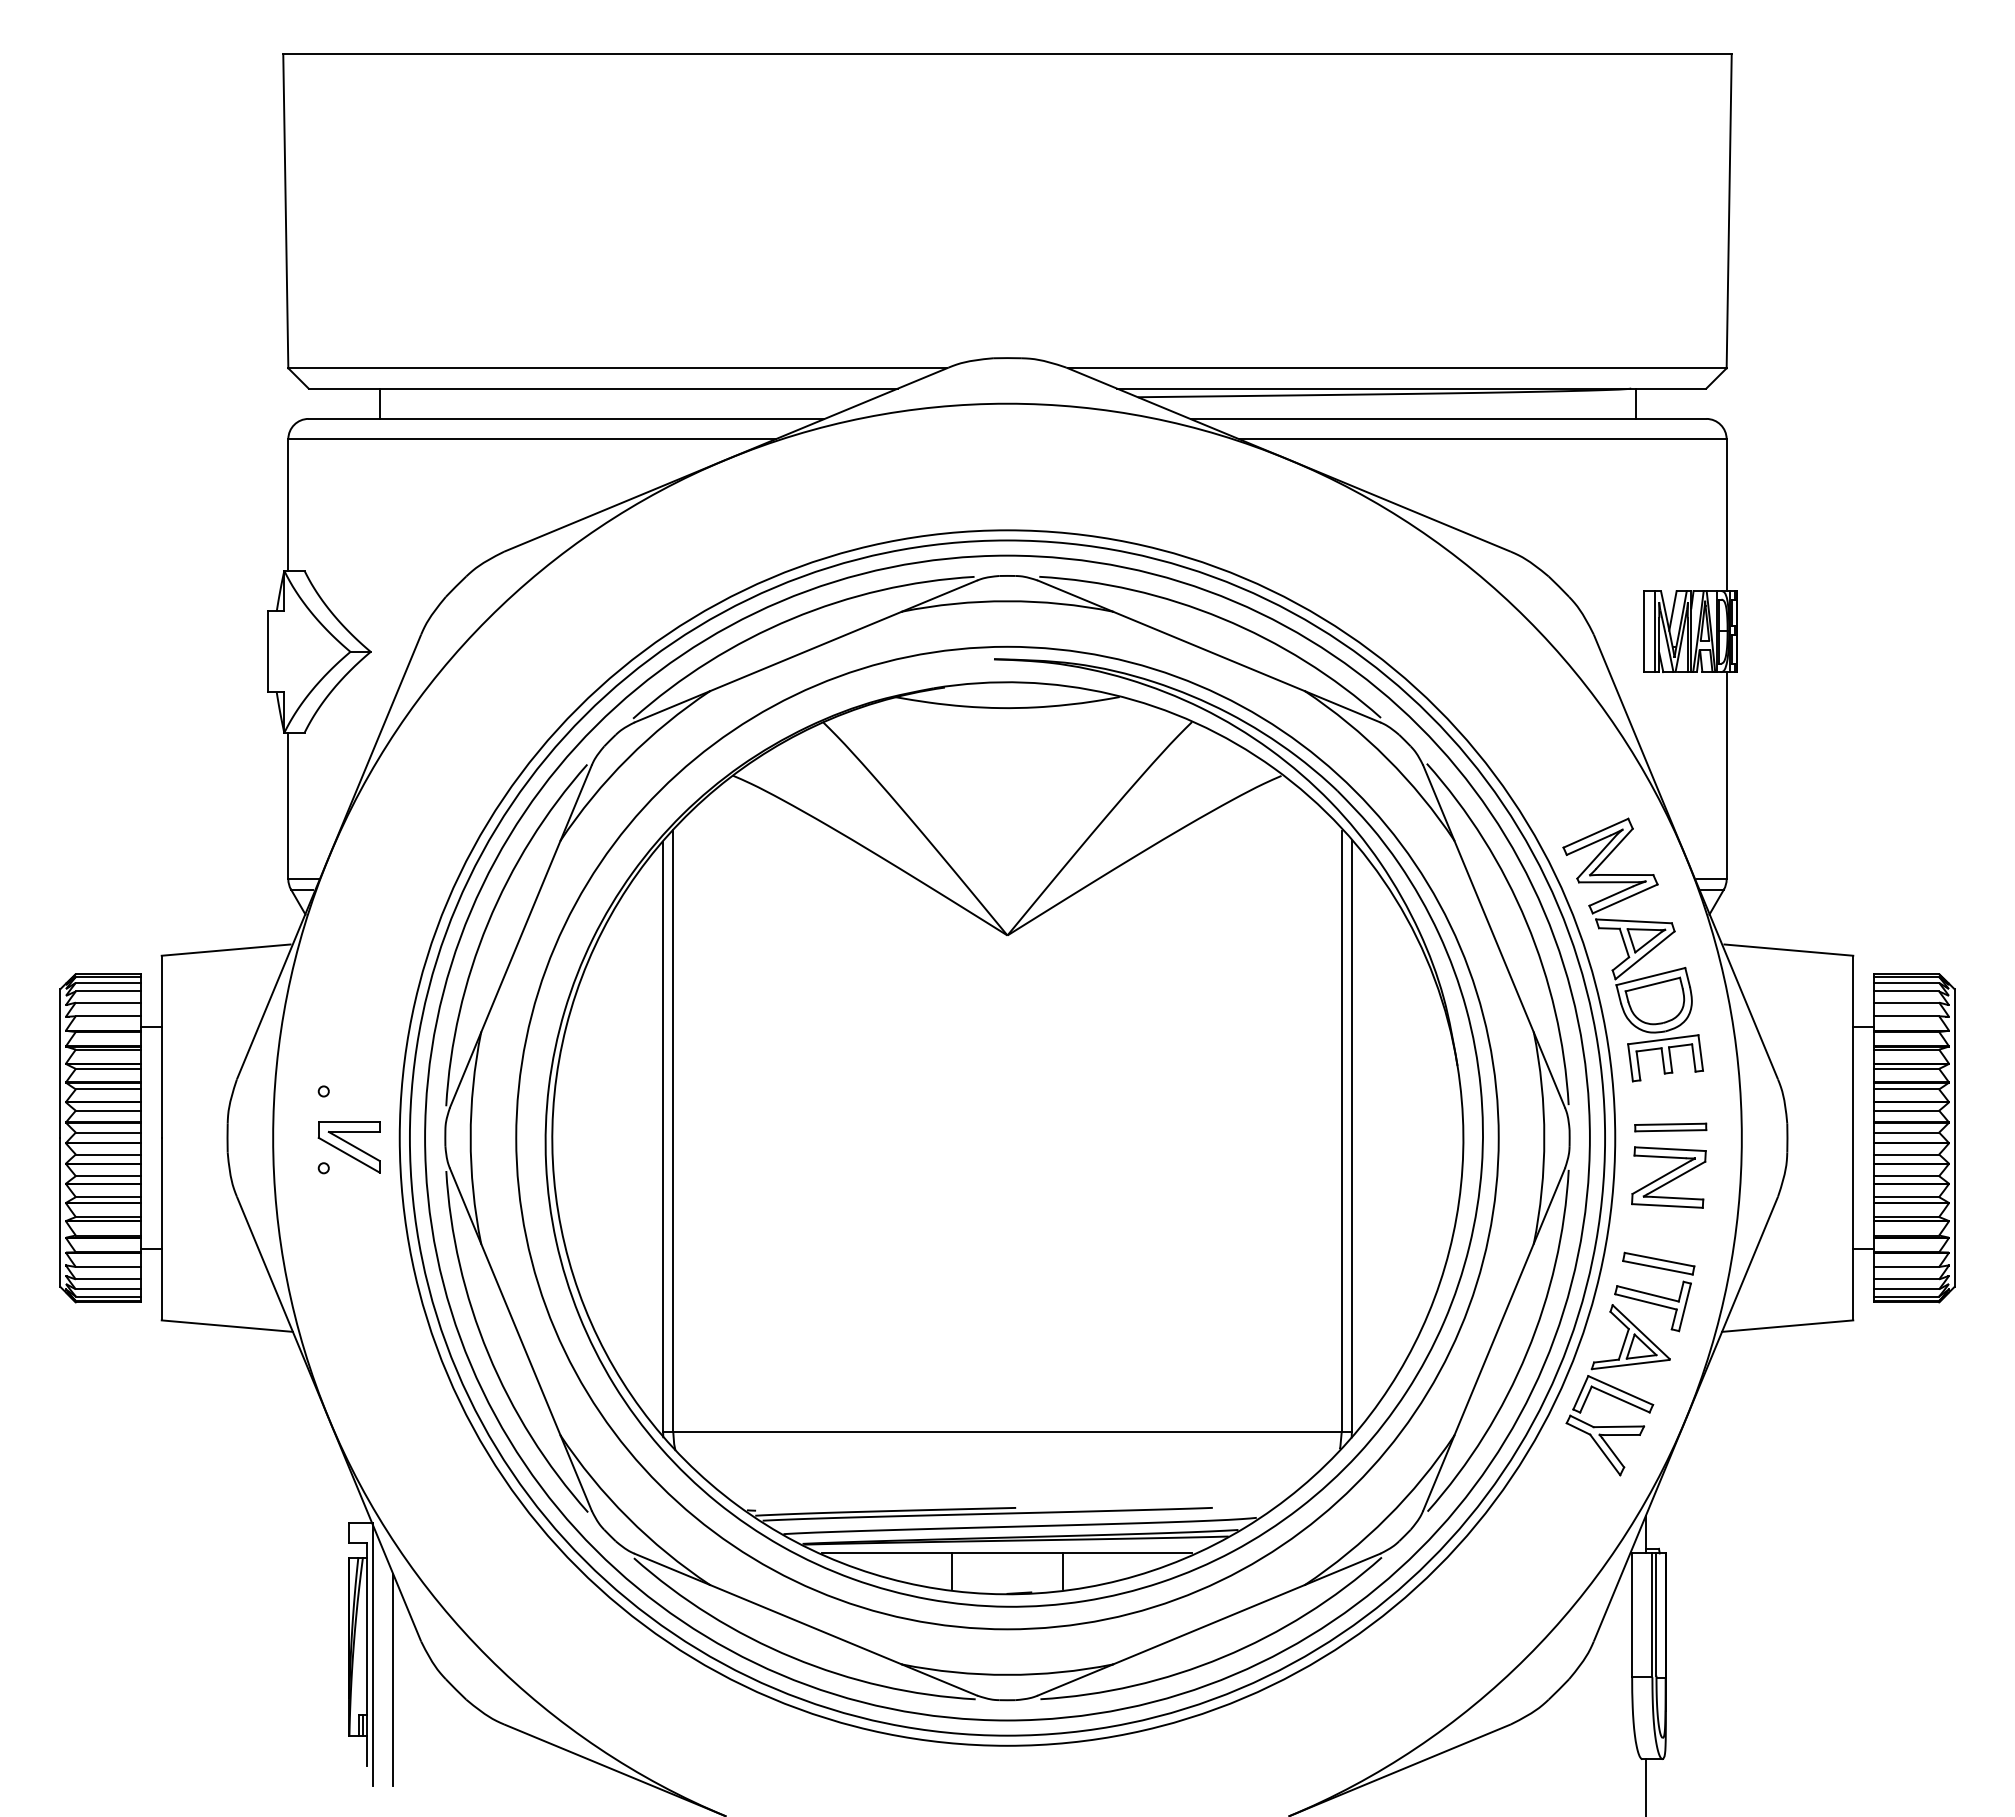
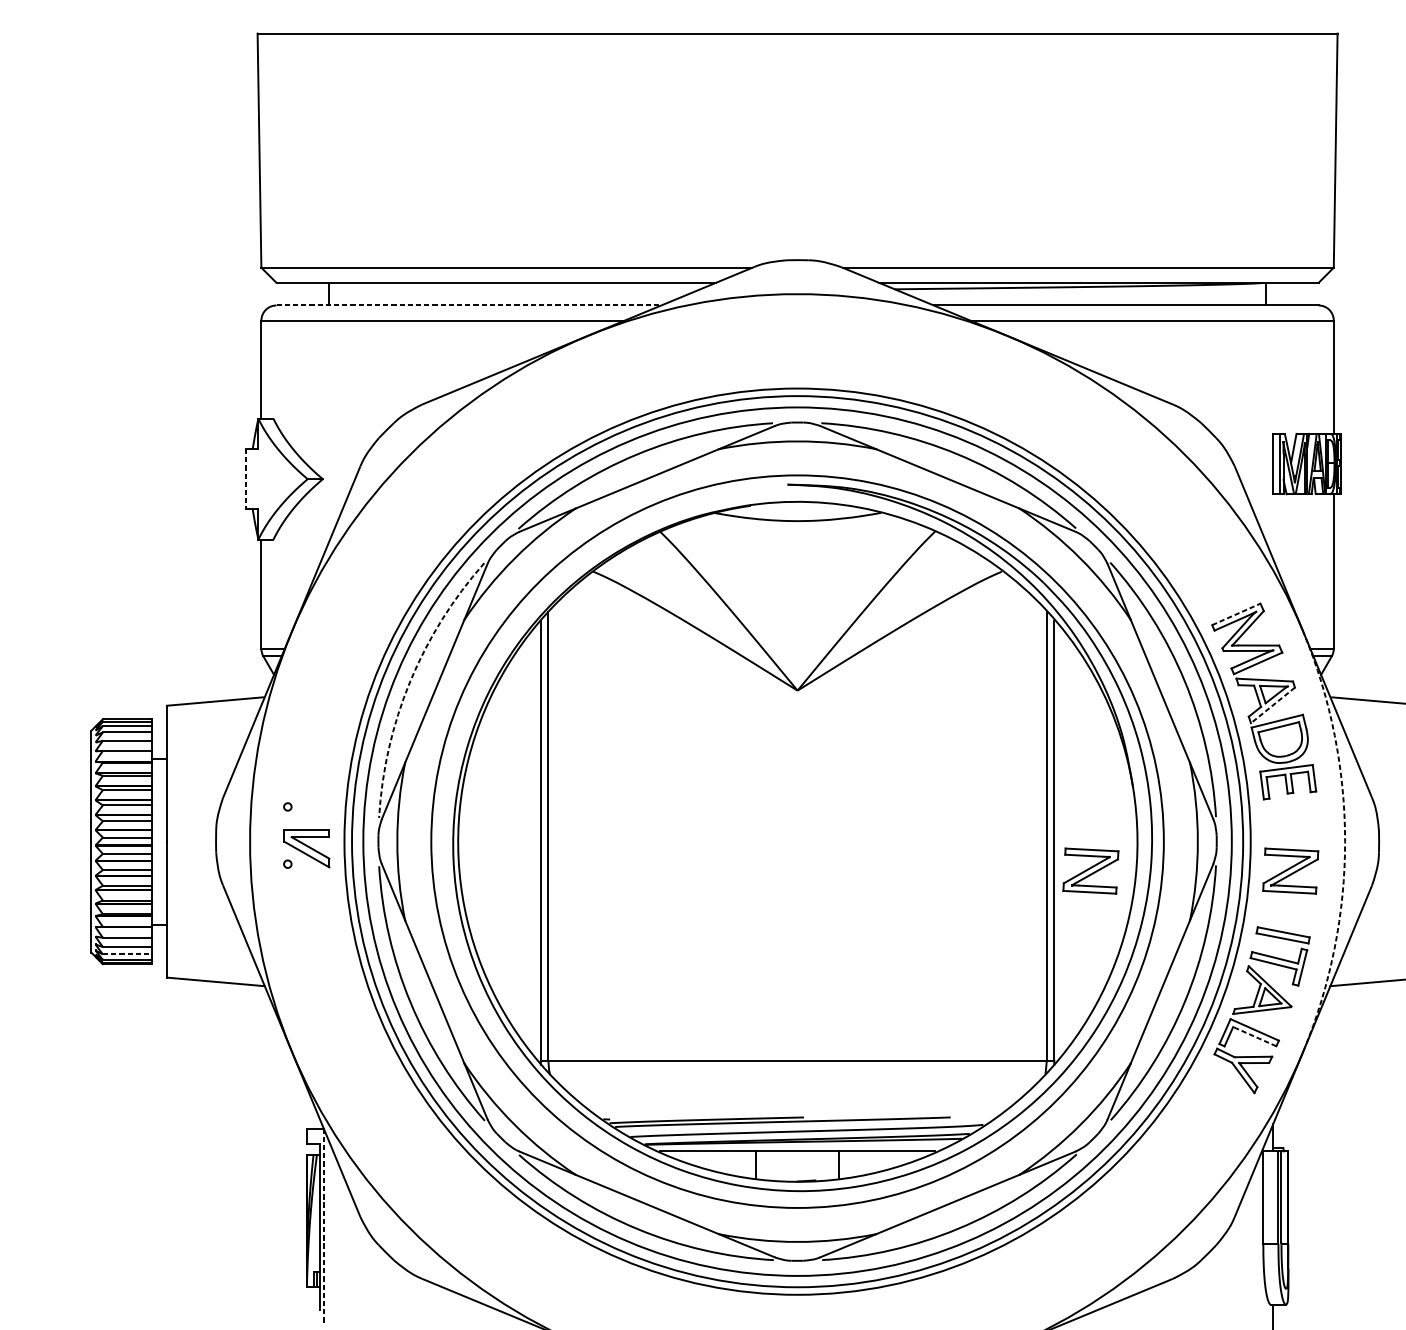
line: (566, 418) -> (468, 305), solid -> dashed
line: (268, 651) -> (246, 478), solid -> dashed
line: (1596, 833) -> (1236, 614), solid -> dashed
arc: (487, 923) -> (409, 681), solid -> dashed
line: (1645, 955) -> (1273, 705), solid -> dashed
part: (1670, 1127) -> (1291, 833), removed
arc: (1741, 1138) -> (1344, 842), solid -> dashed
part: (1400, 1177) -> (1090, 871), added
line: (108, 1289) -> (127, 954), solid -> dashed
line: (1620, 1399) -> (1254, 1036), solid -> dashed
line: (372, 1654) -> (324, 1226), solid -> dashed
line: (393, 1679) -> (339, 1245), removed

